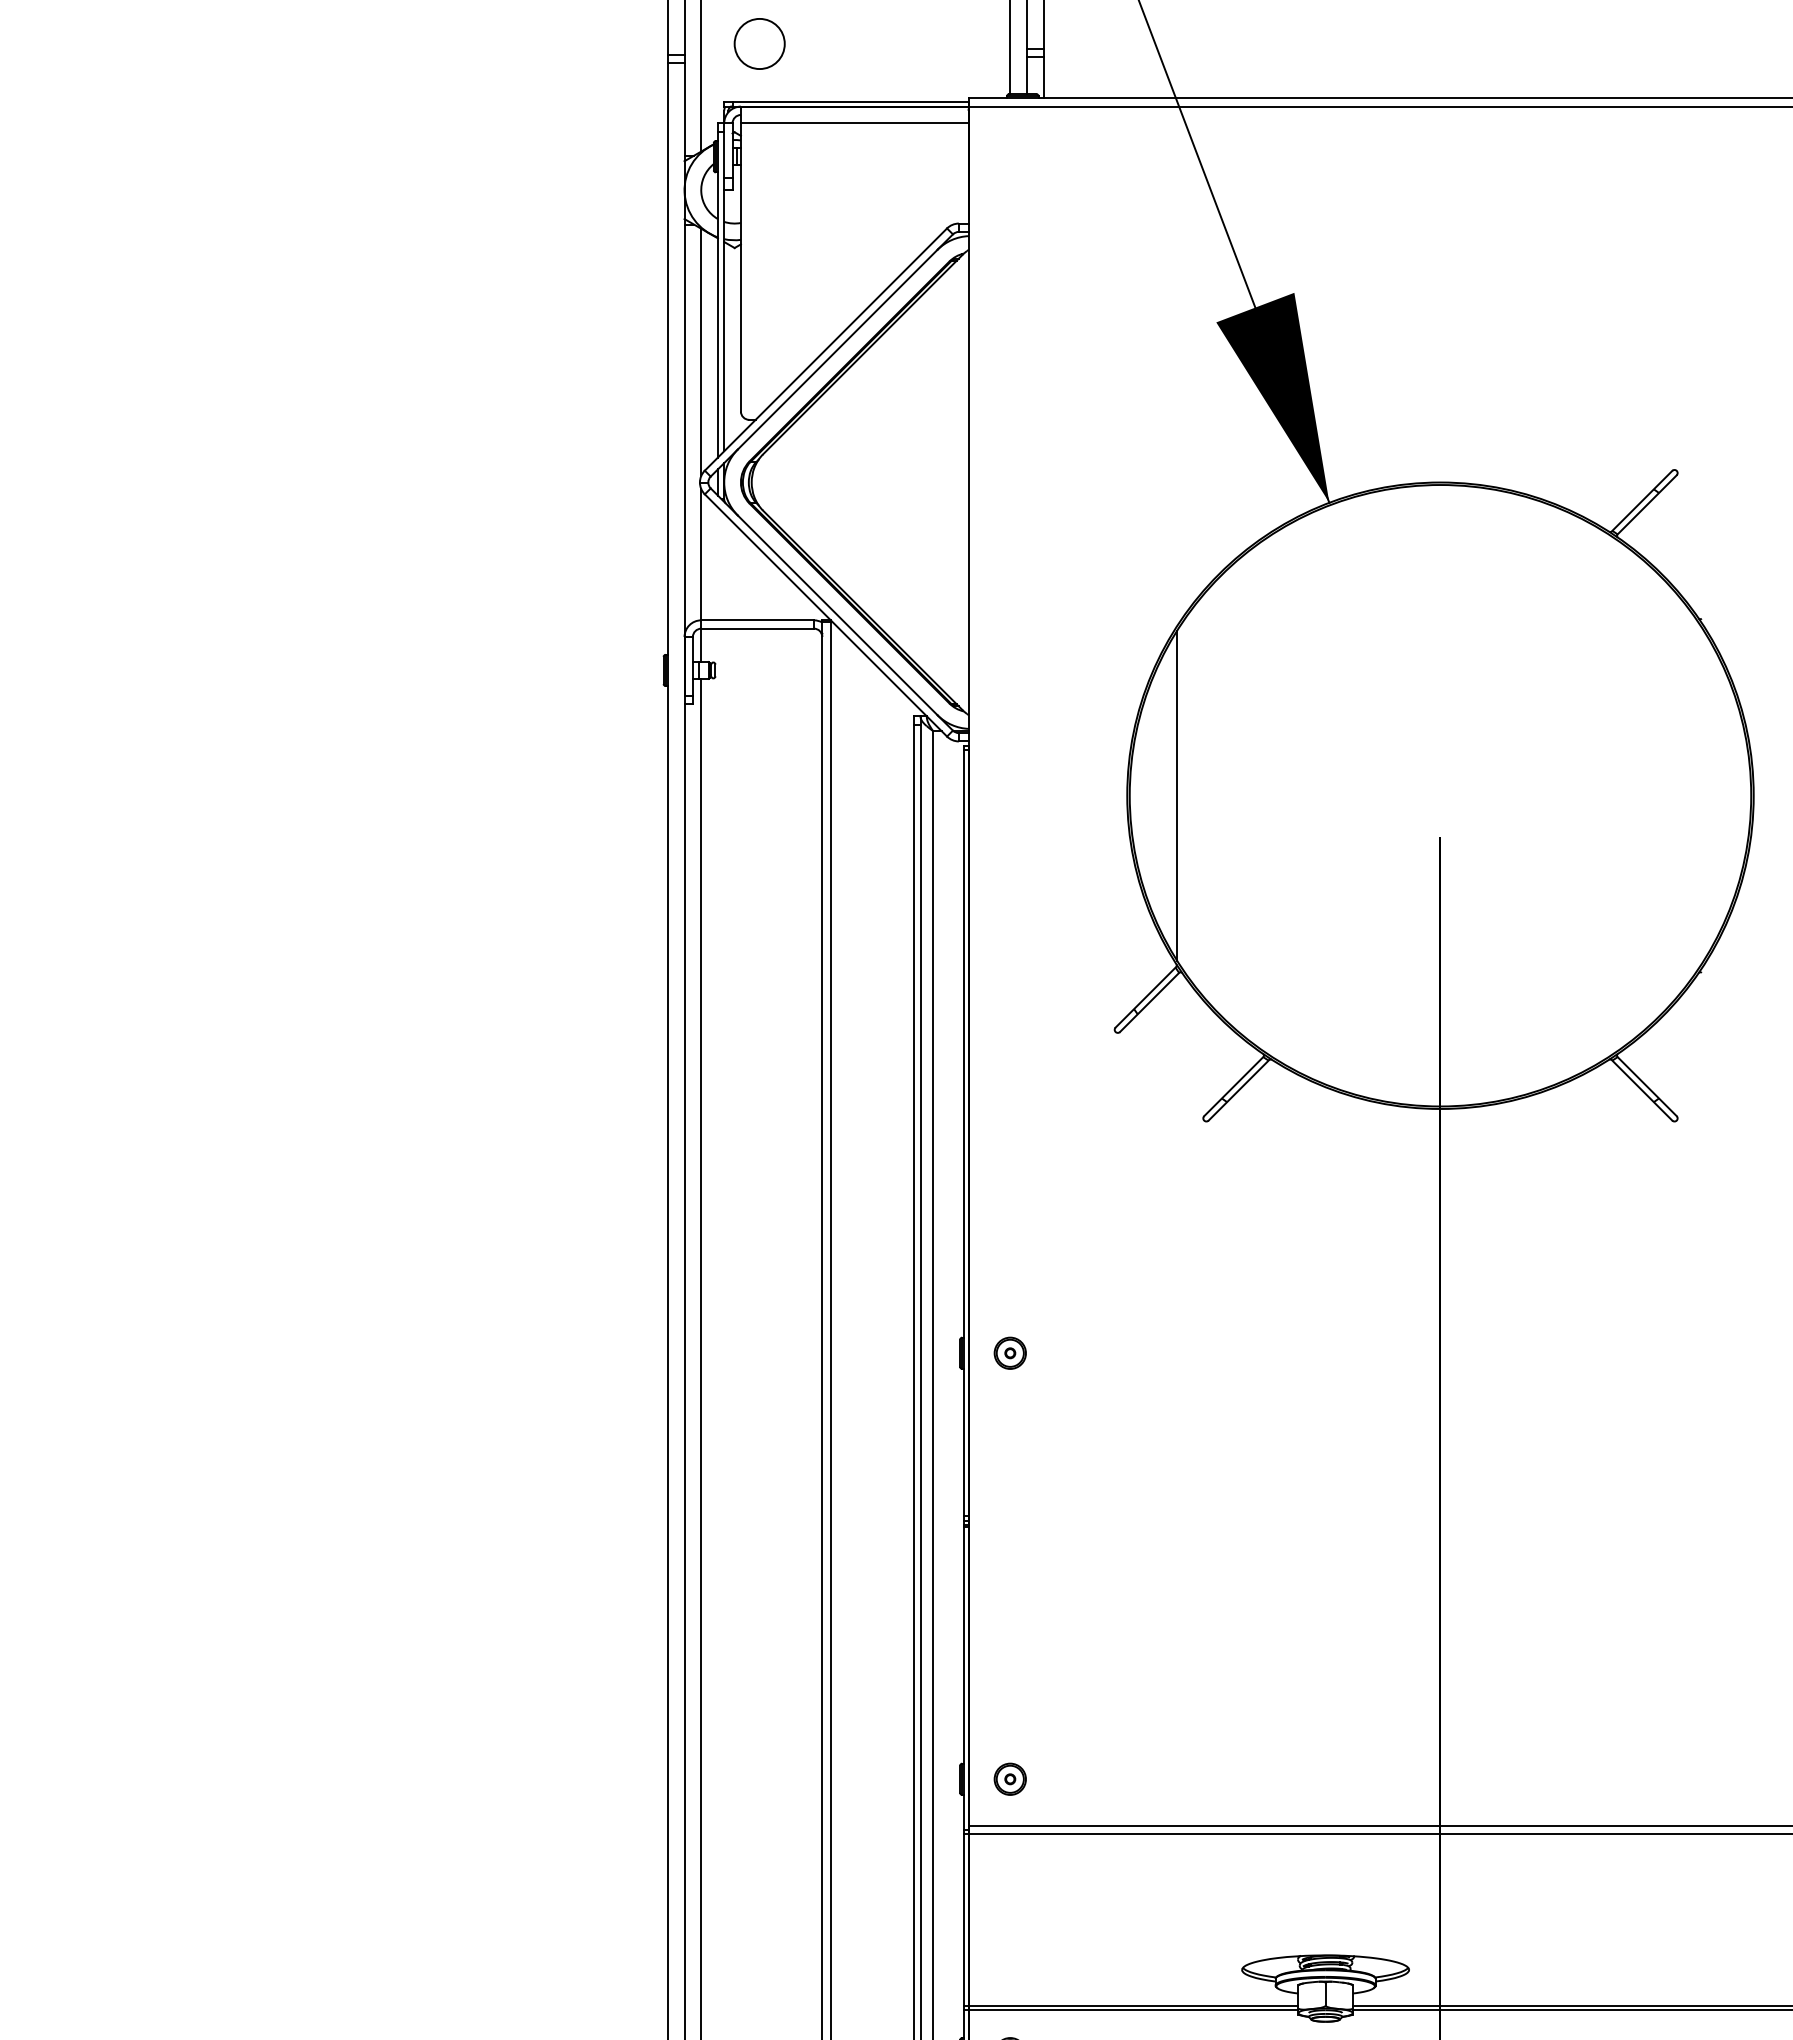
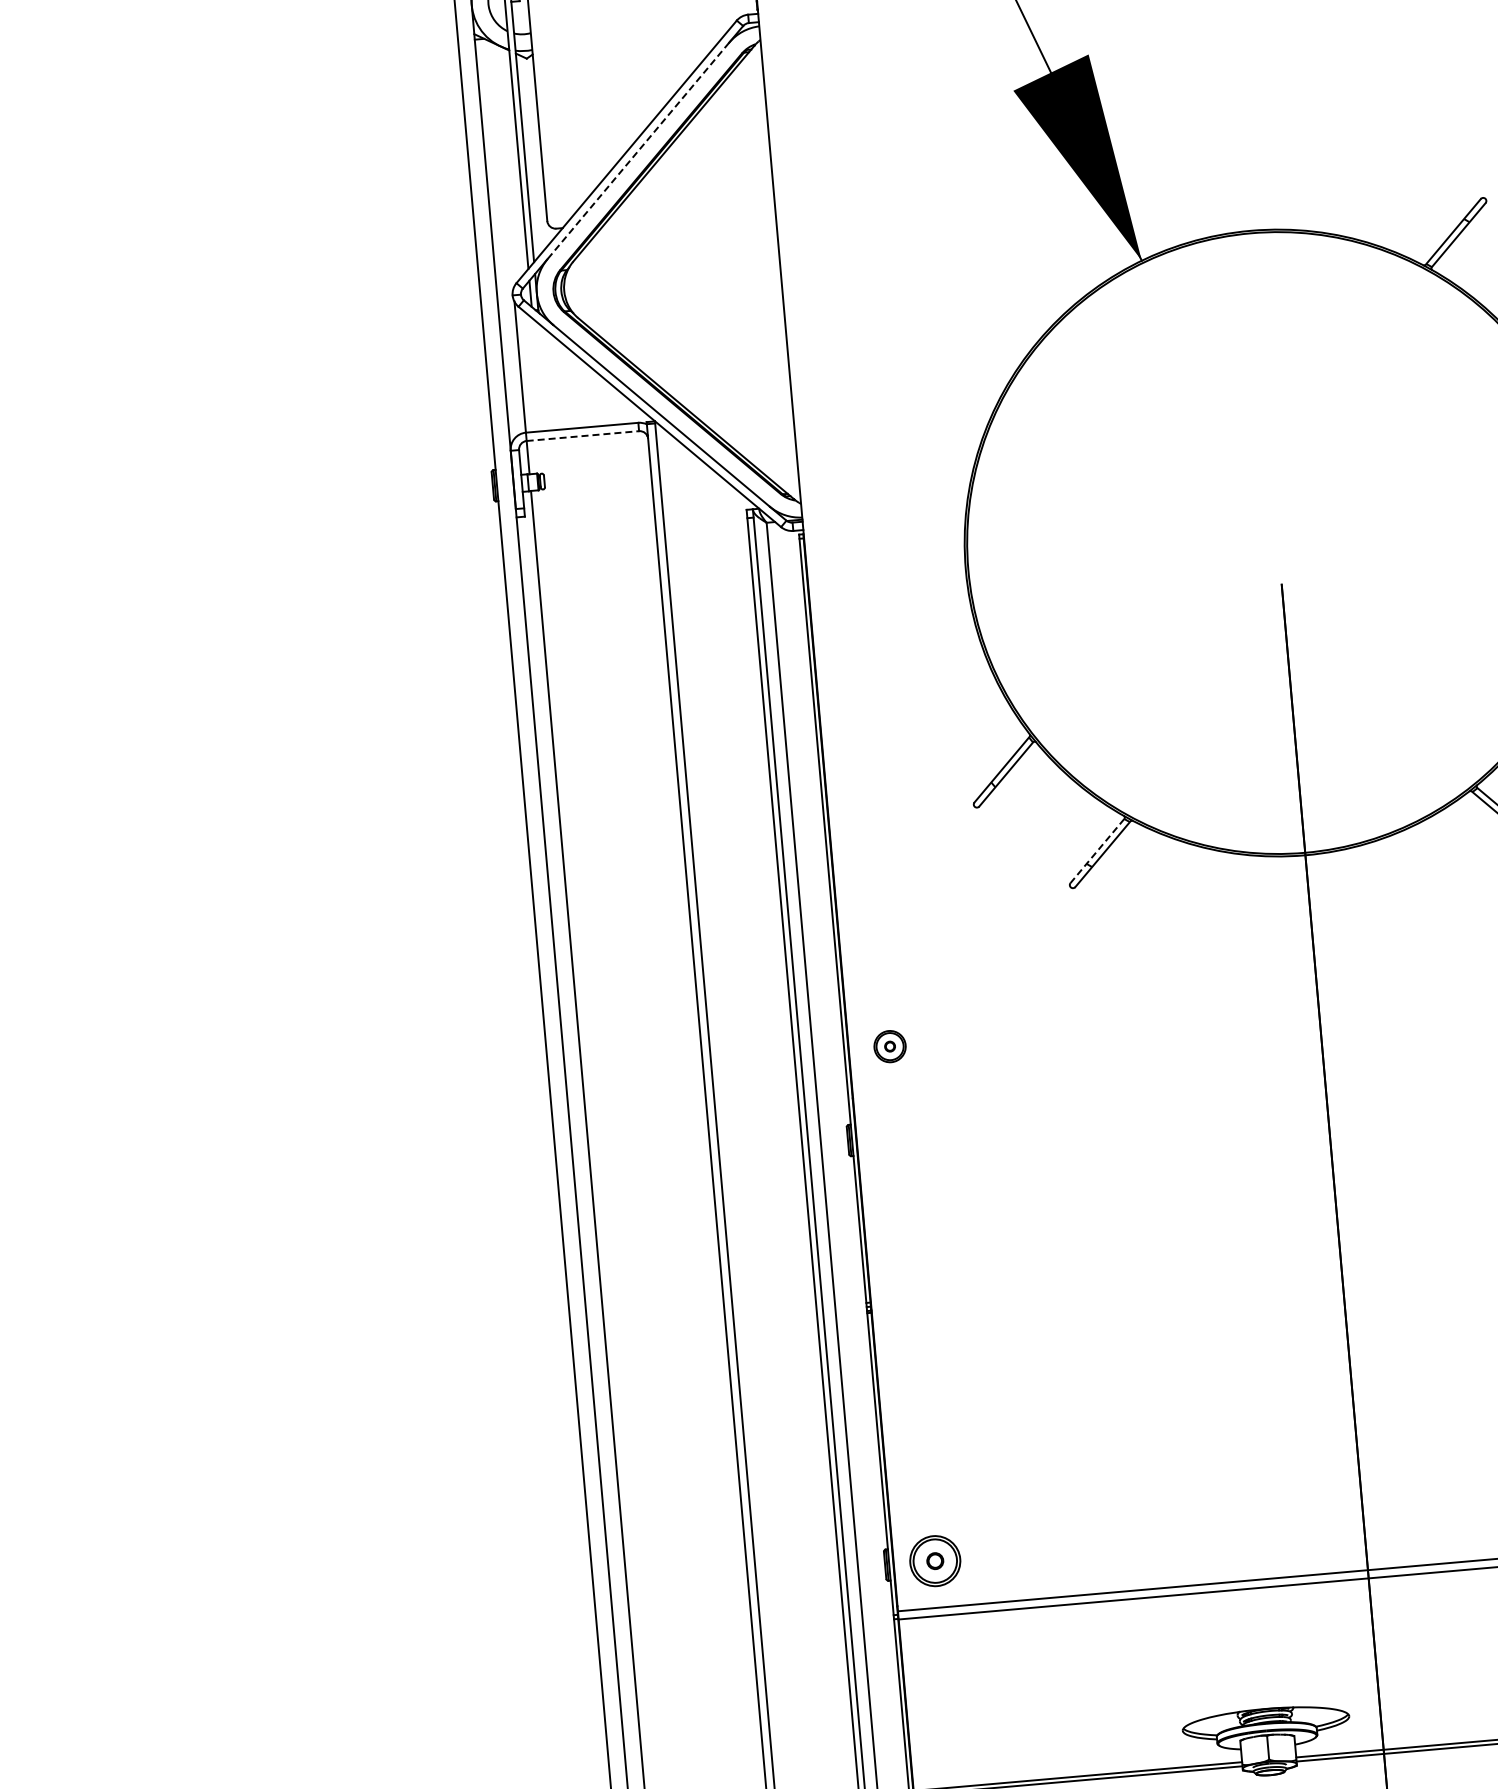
line: (837, 349) -> (638, 150), solid -> dashed
line: (701, 352) -> (502, 165), removed
line: (758, 628) -> (583, 435), solid -> dashed
line: (1177, 795) -> (1015, 565), removed
line: (1233, 1086) -> (1097, 850), solid -> dashed
part: (1009, 1352) -> (889, 1045), moved
part: (1009, 1778) -> (934, 1560), size x1.6

